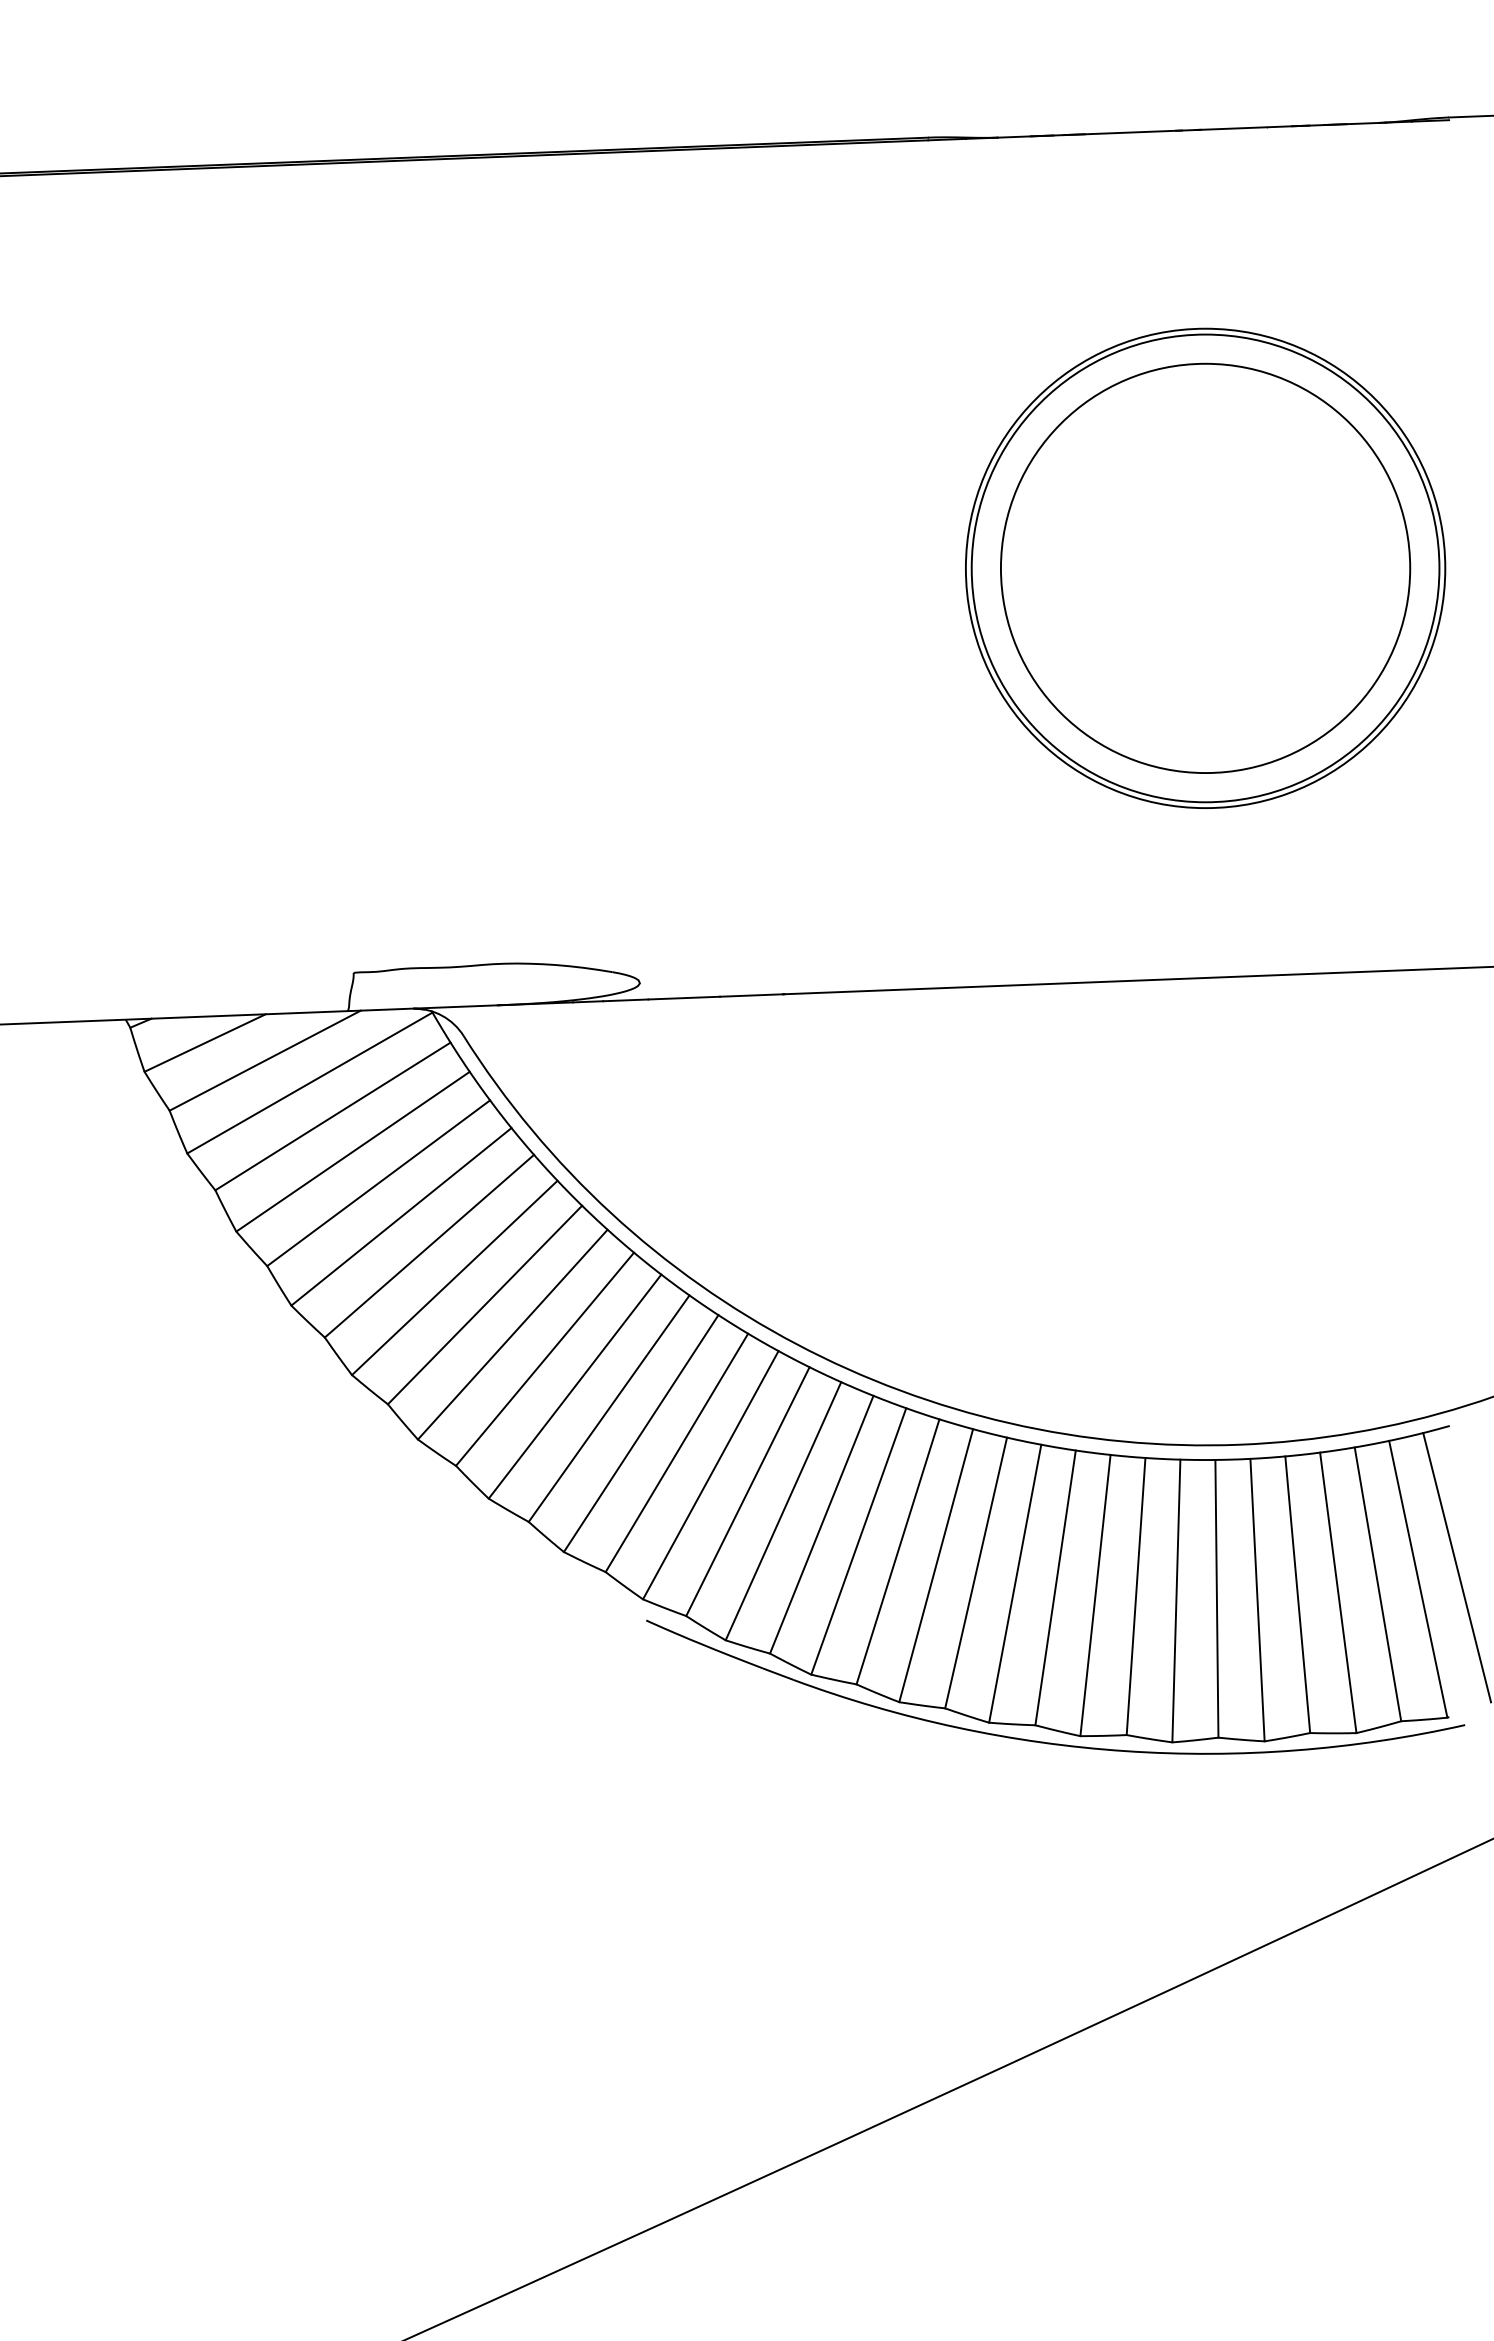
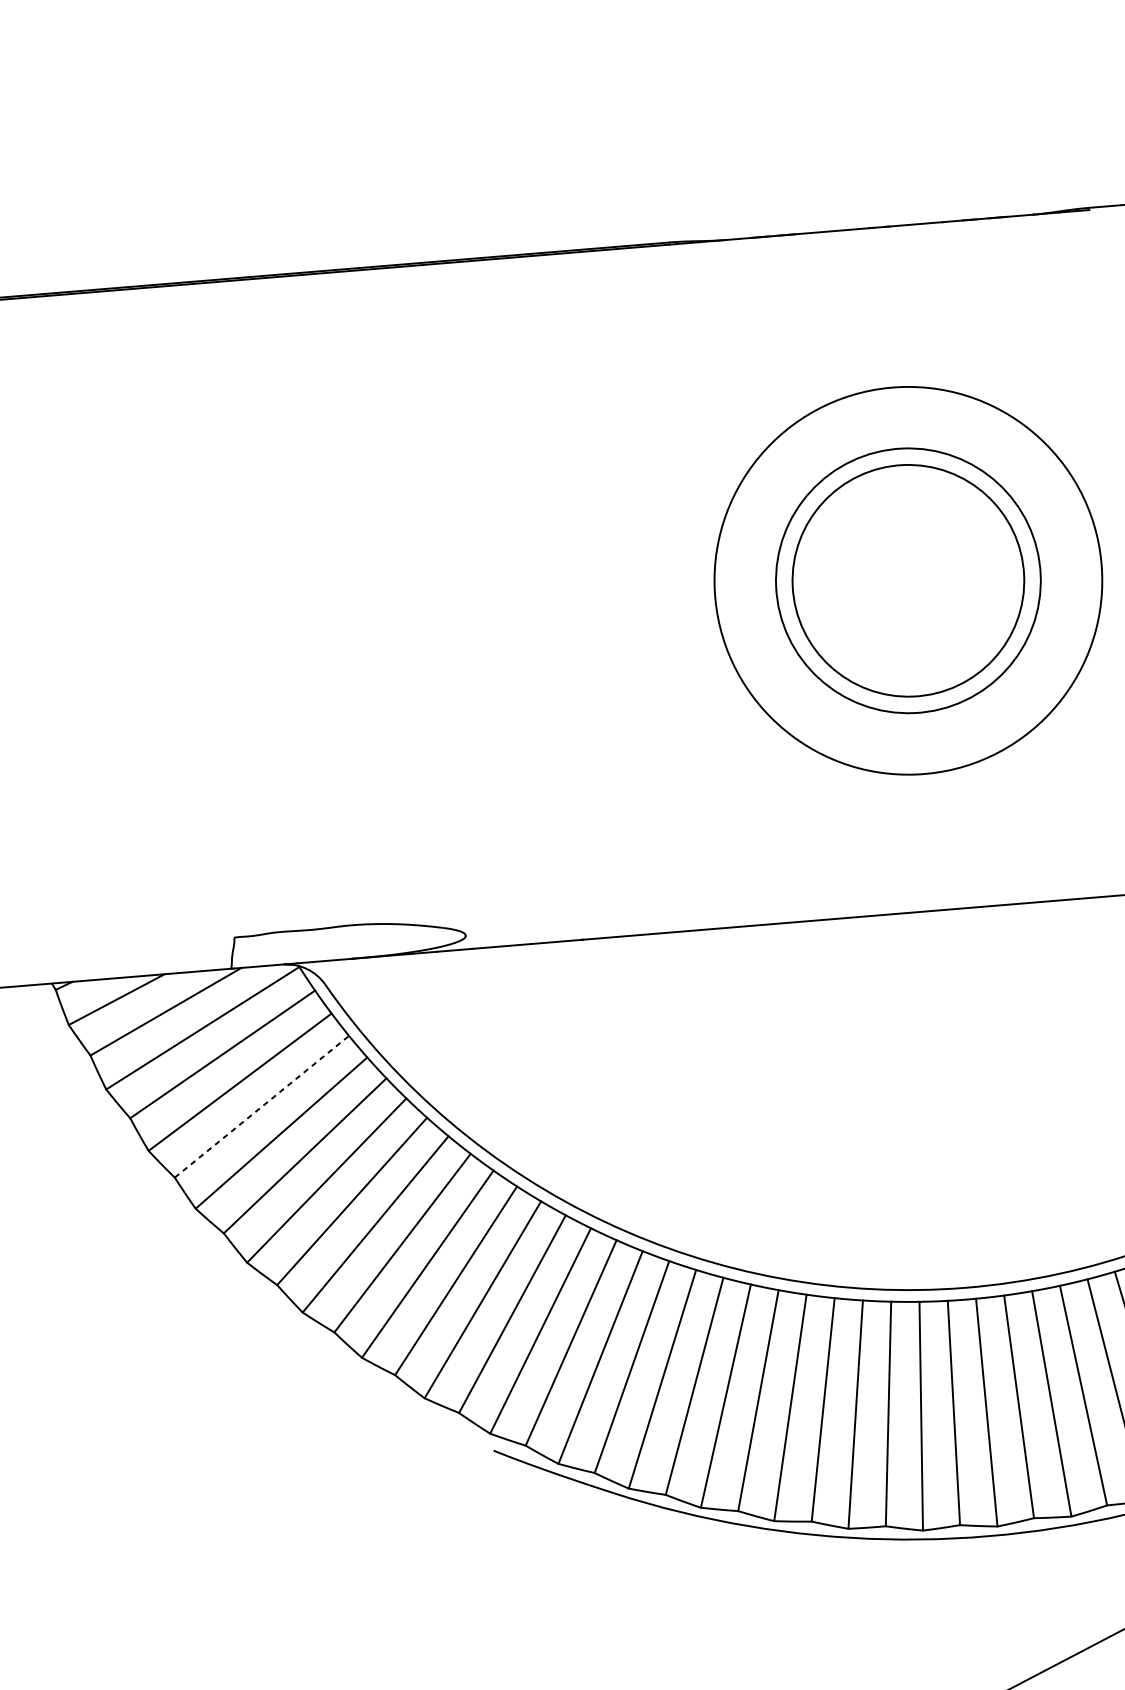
circle: (1205, 568) -> (908, 580), size x0.7
circle: (1205, 568) -> (908, 580), size x0.7
line: (378, 1183) -> (261, 1106), solid -> dashed

